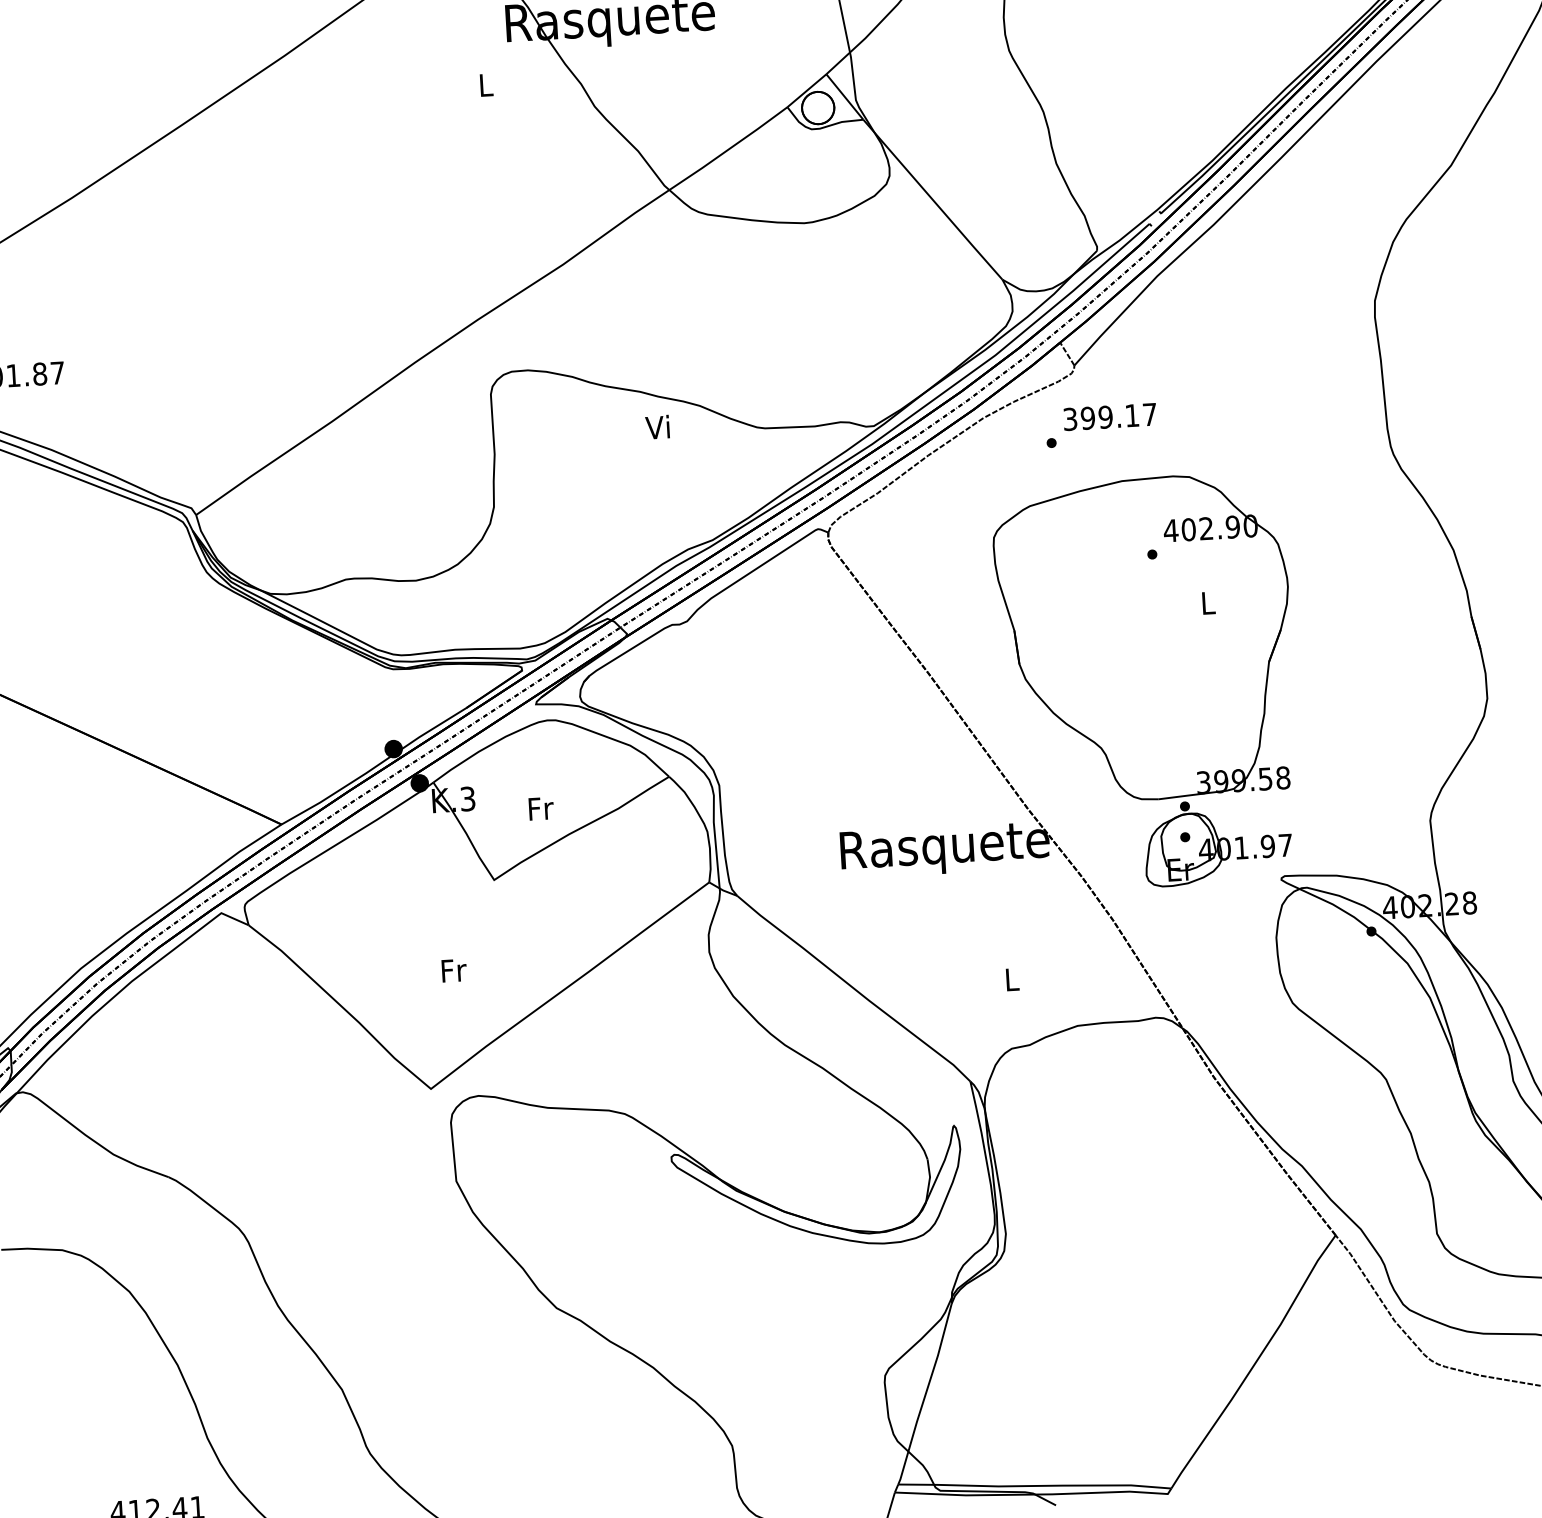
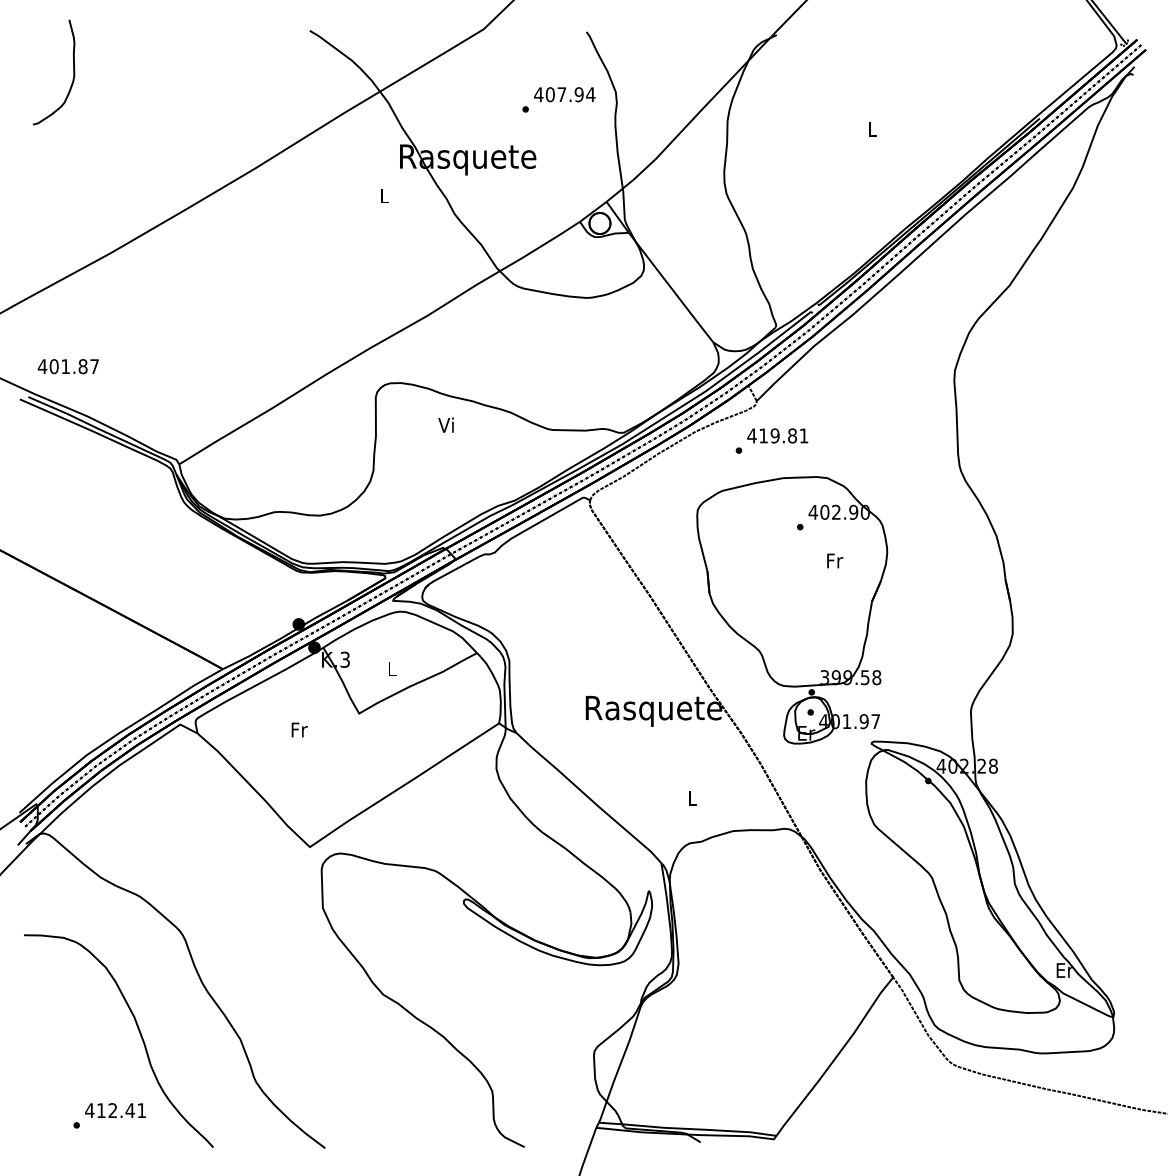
text: (1109, 416) -> (777, 435), 399.17 -> 419.81
text: (656, 426) -> (445, 424), moved
text: (1209, 602) -> (835, 560), L -> Fr
text: (541, 808) -> (392, 668), Fr -> L
text: (453, 969) -> (299, 729), moved

